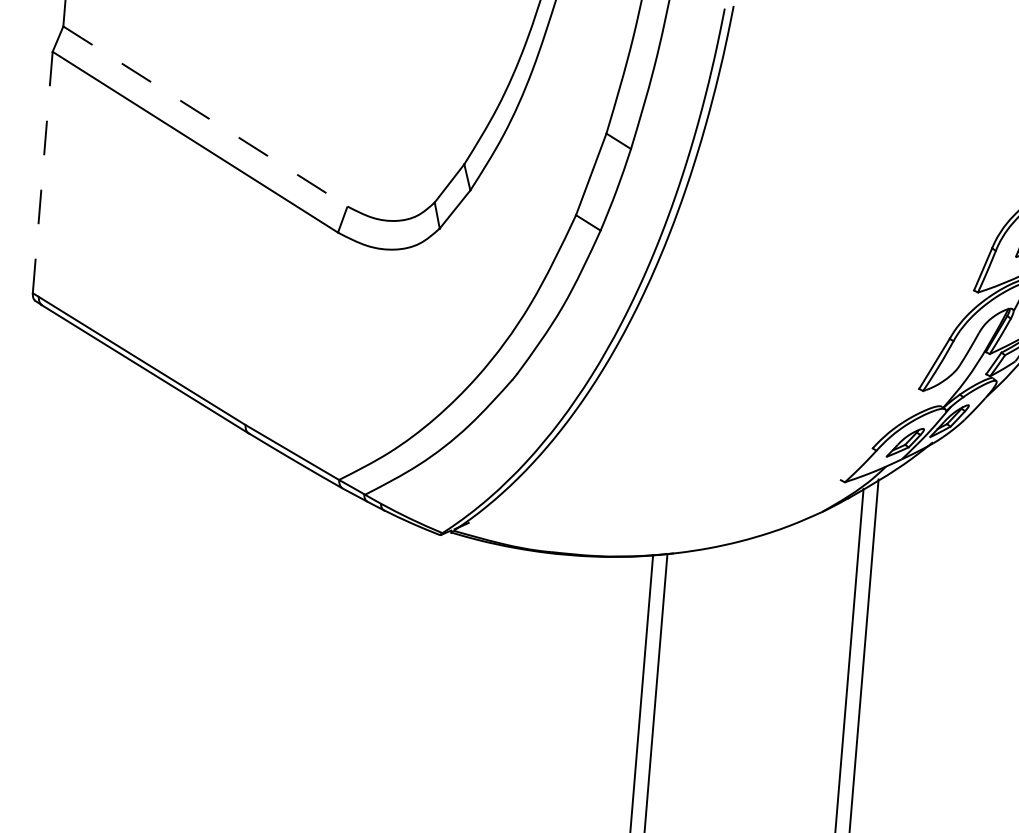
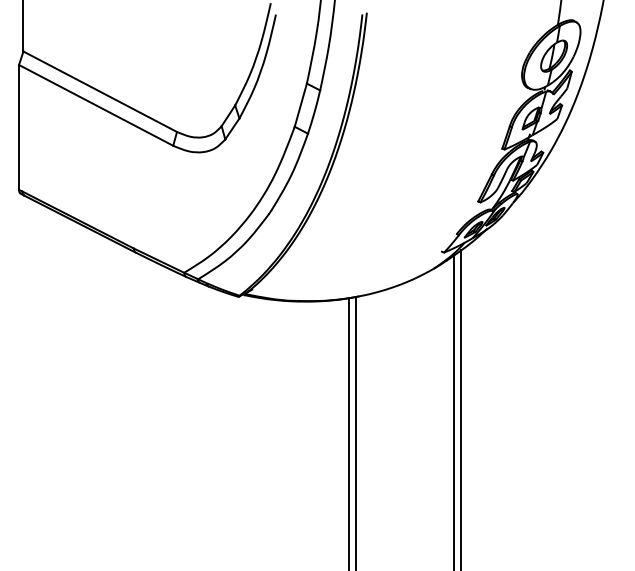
line: (205, 116) -> (100, 91), dashed -> solid
line: (43, 170) -> (19, 126), dashed -> solid

